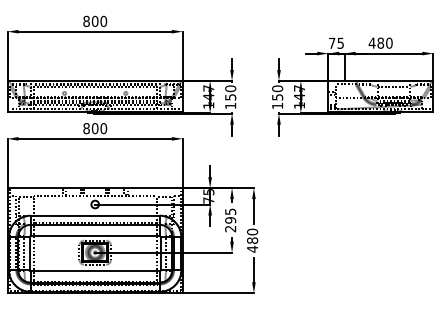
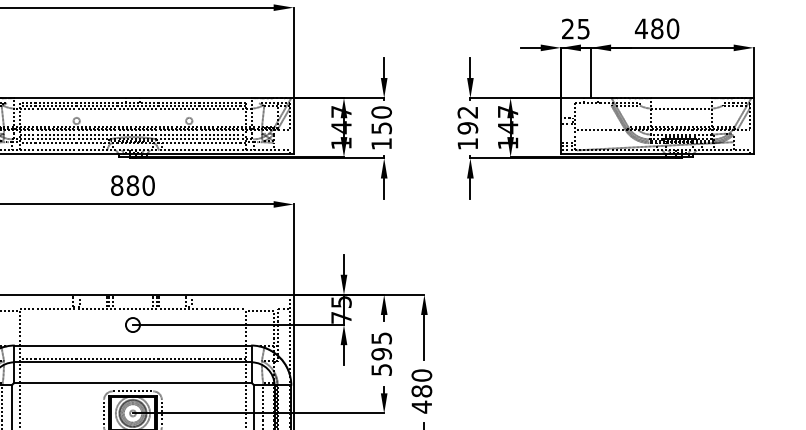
text: (332, 42) -> (568, 27), 75 -> 25
text: (277, 92) -> (467, 119), 150 -> 192
text: (94, 128) -> (131, 185), 800 -> 880
text: (230, 228) -> (381, 369), 295 -> 595

